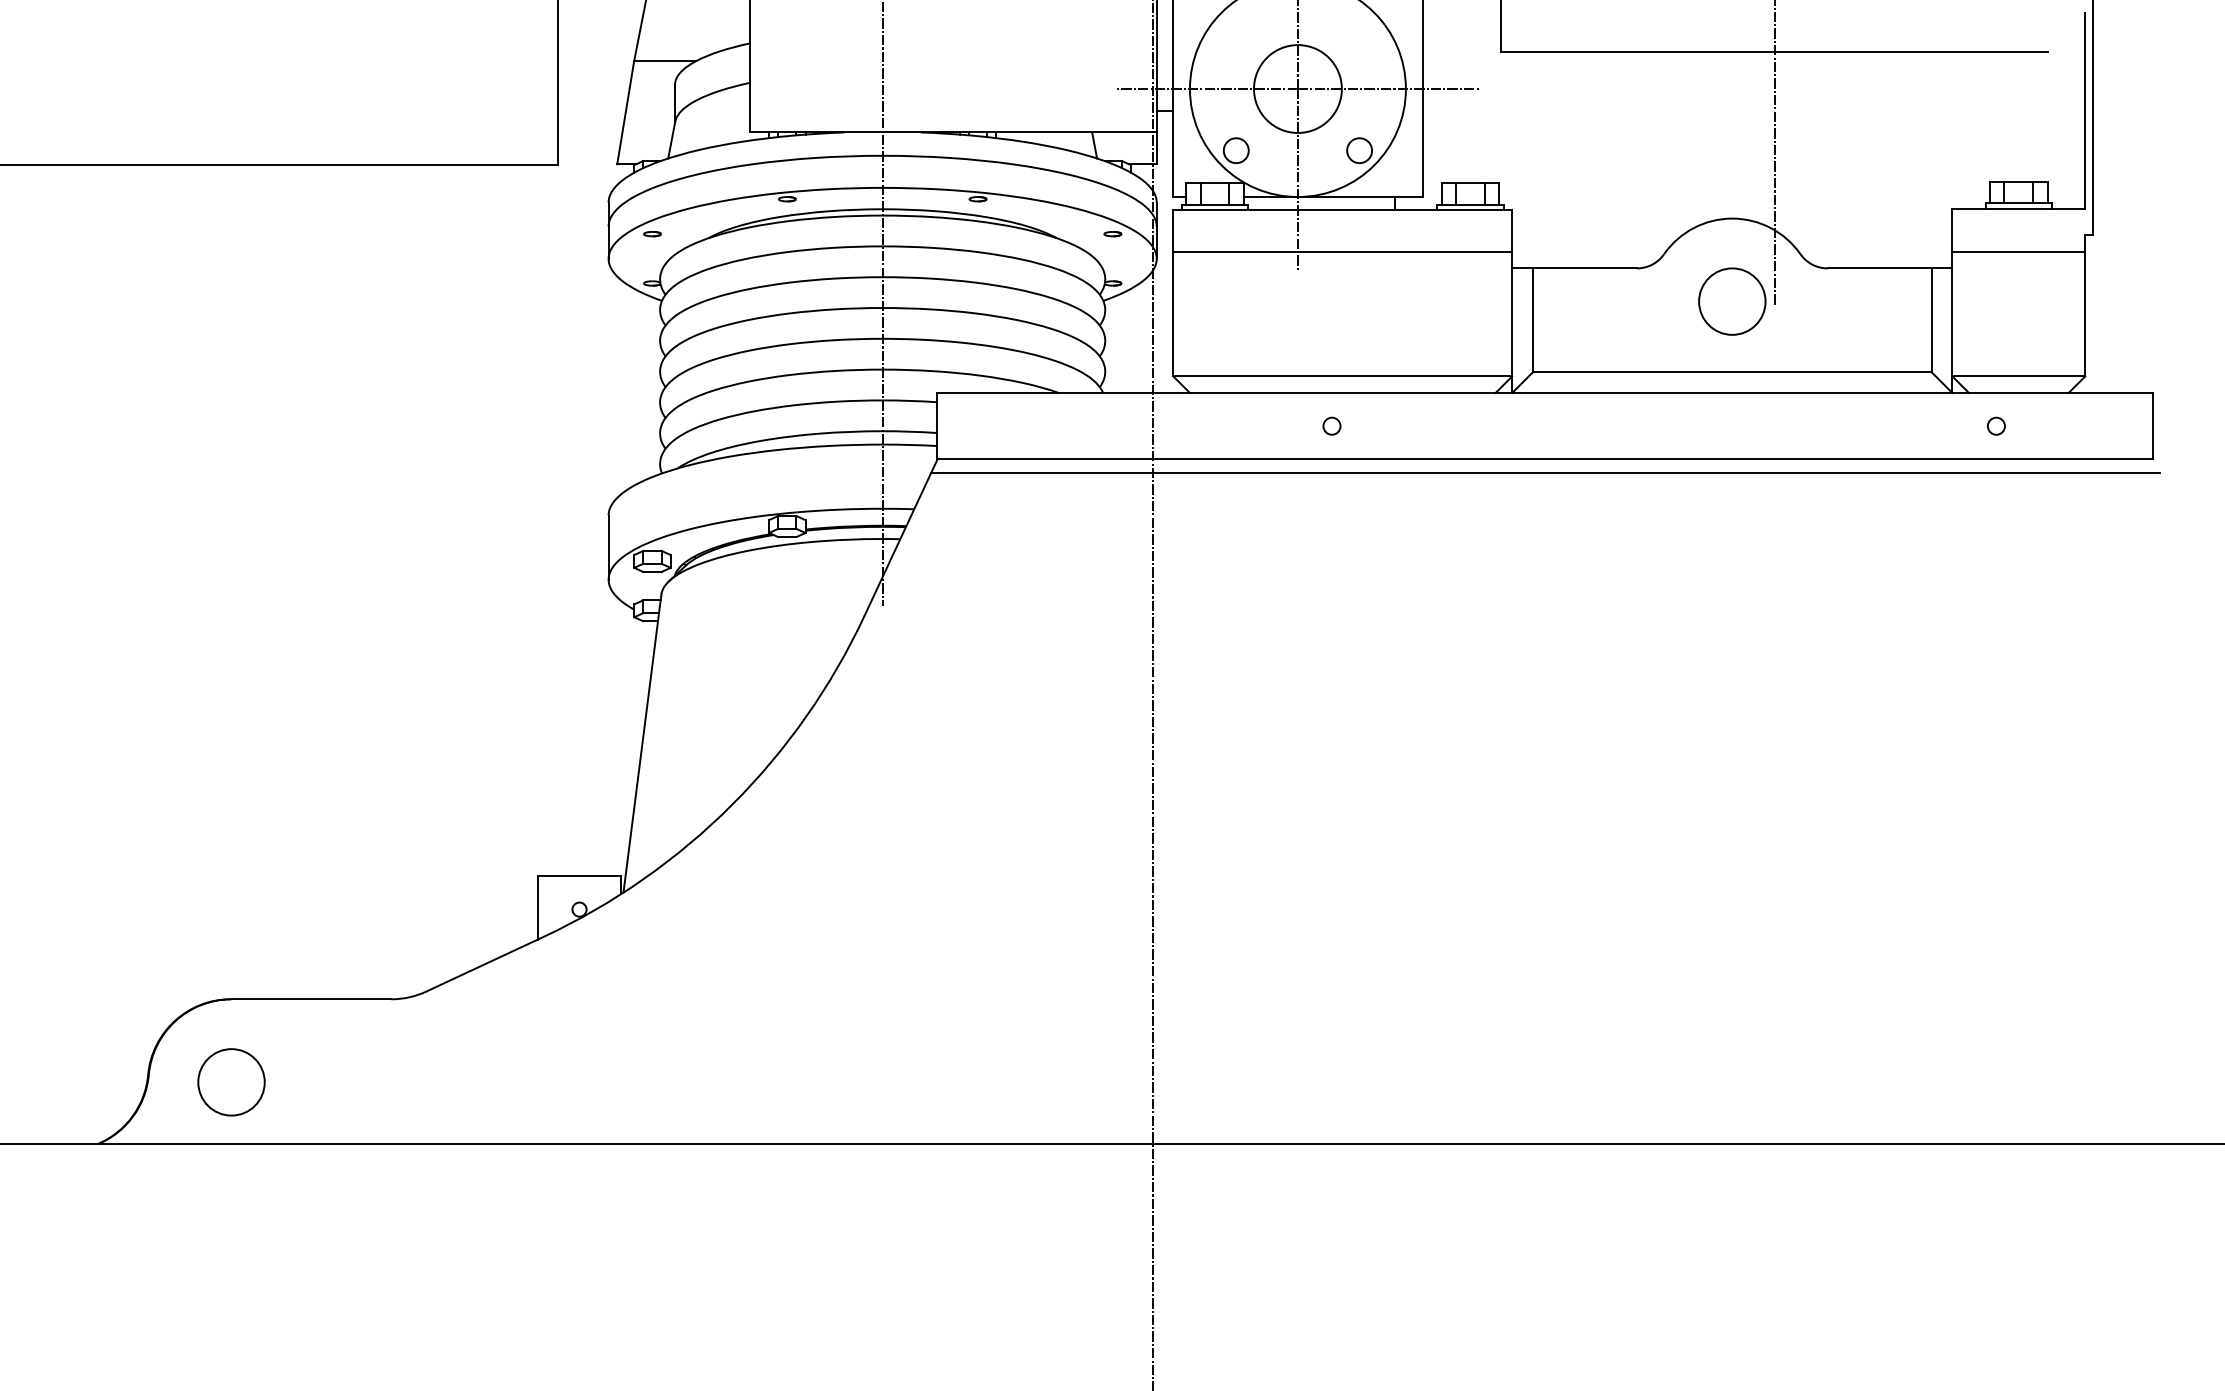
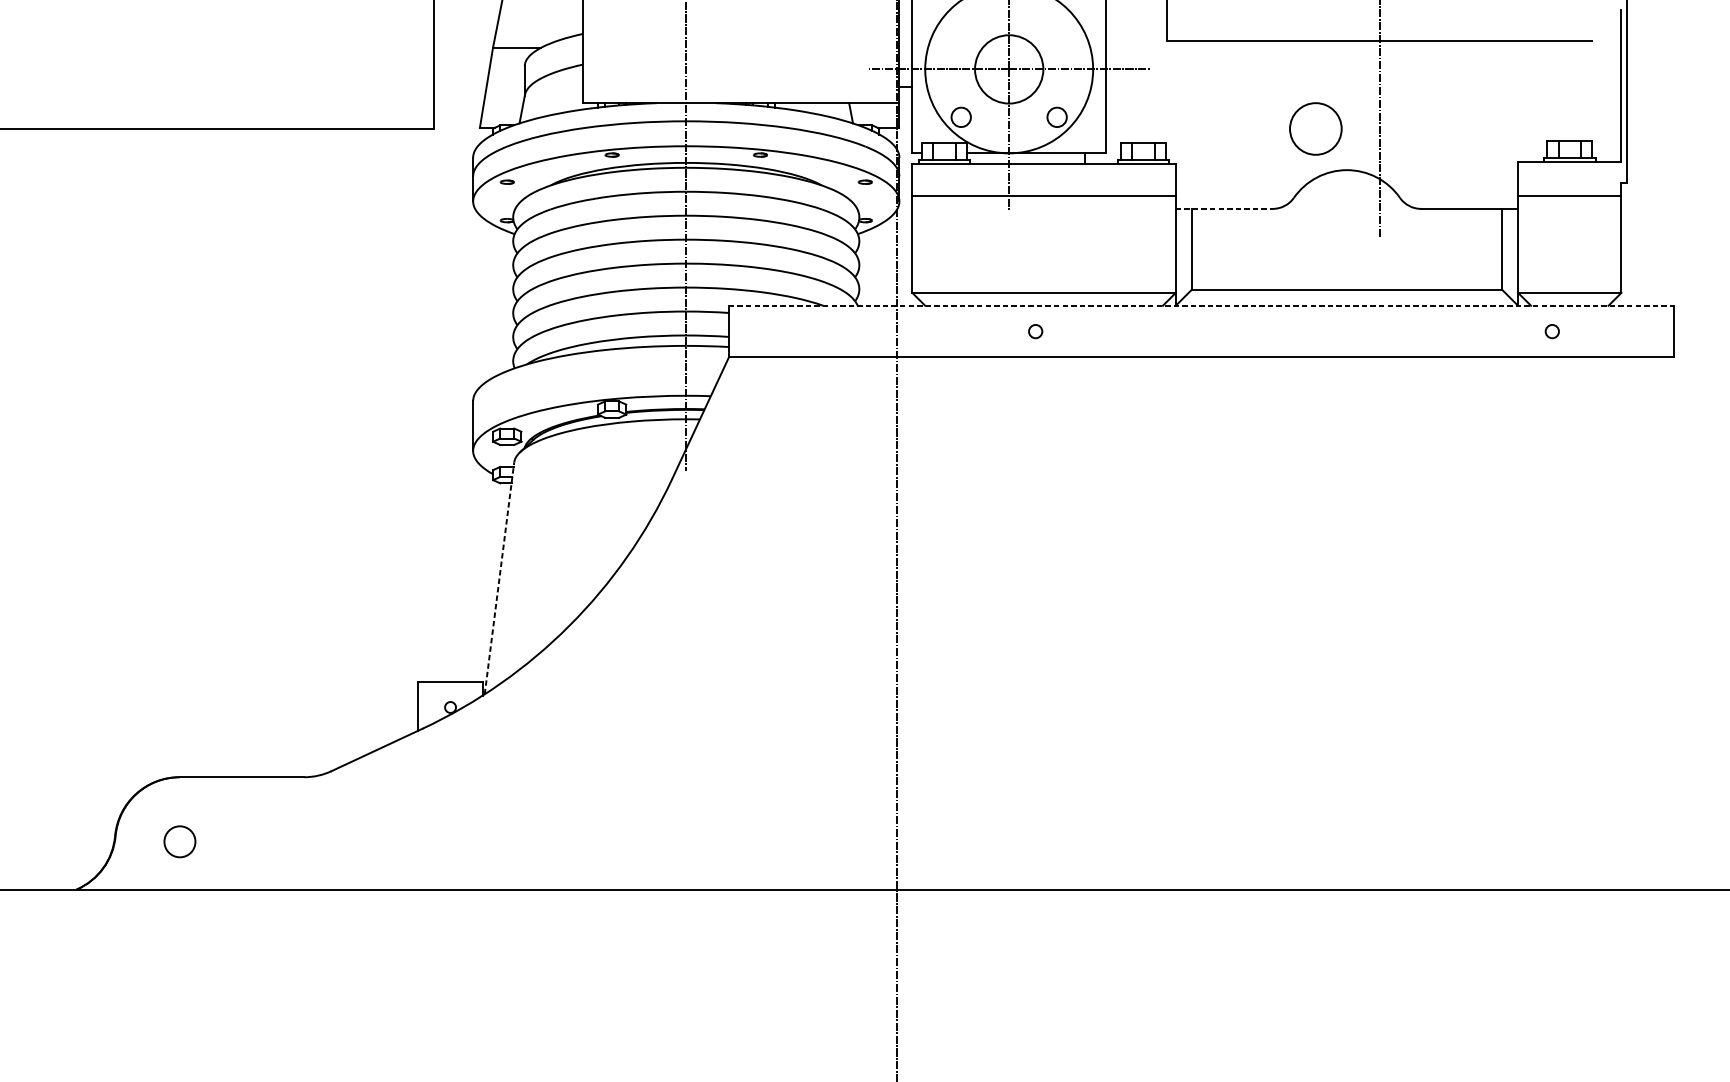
line: (1575, 268) -> (1225, 208), solid -> dashed
circle: (1732, 301) -> (1316, 128), moved
line: (1545, 393) -> (1201, 306), solid -> dashed
line: (1545, 472) -> (1201, 367), removed
line: (642, 743) -> (499, 578), solid -> dashed
circle: (231, 1082) -> (179, 841), size x0.6

